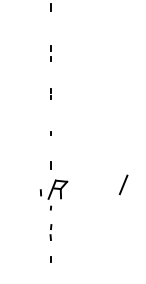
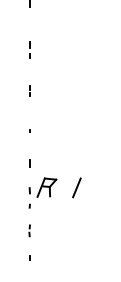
line: (123, 184) -> (76, 187), moved
part: (54, 189) -> (43, 187), moved
part: (50, 232) -> (29, 230), size x0.71

